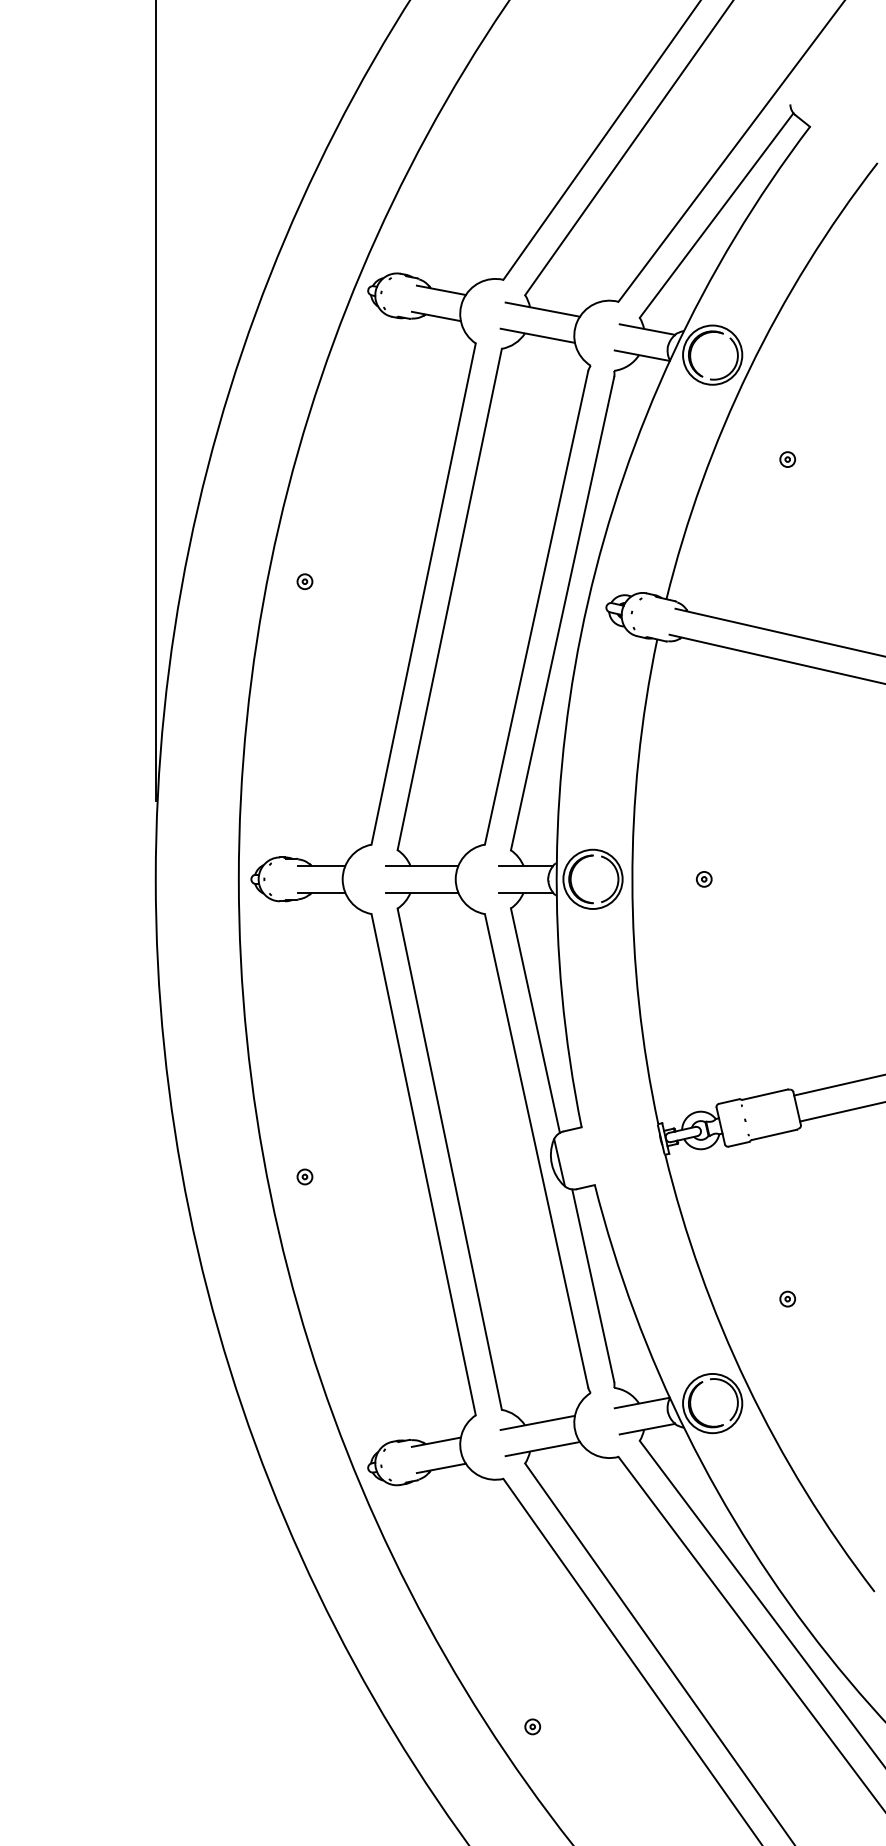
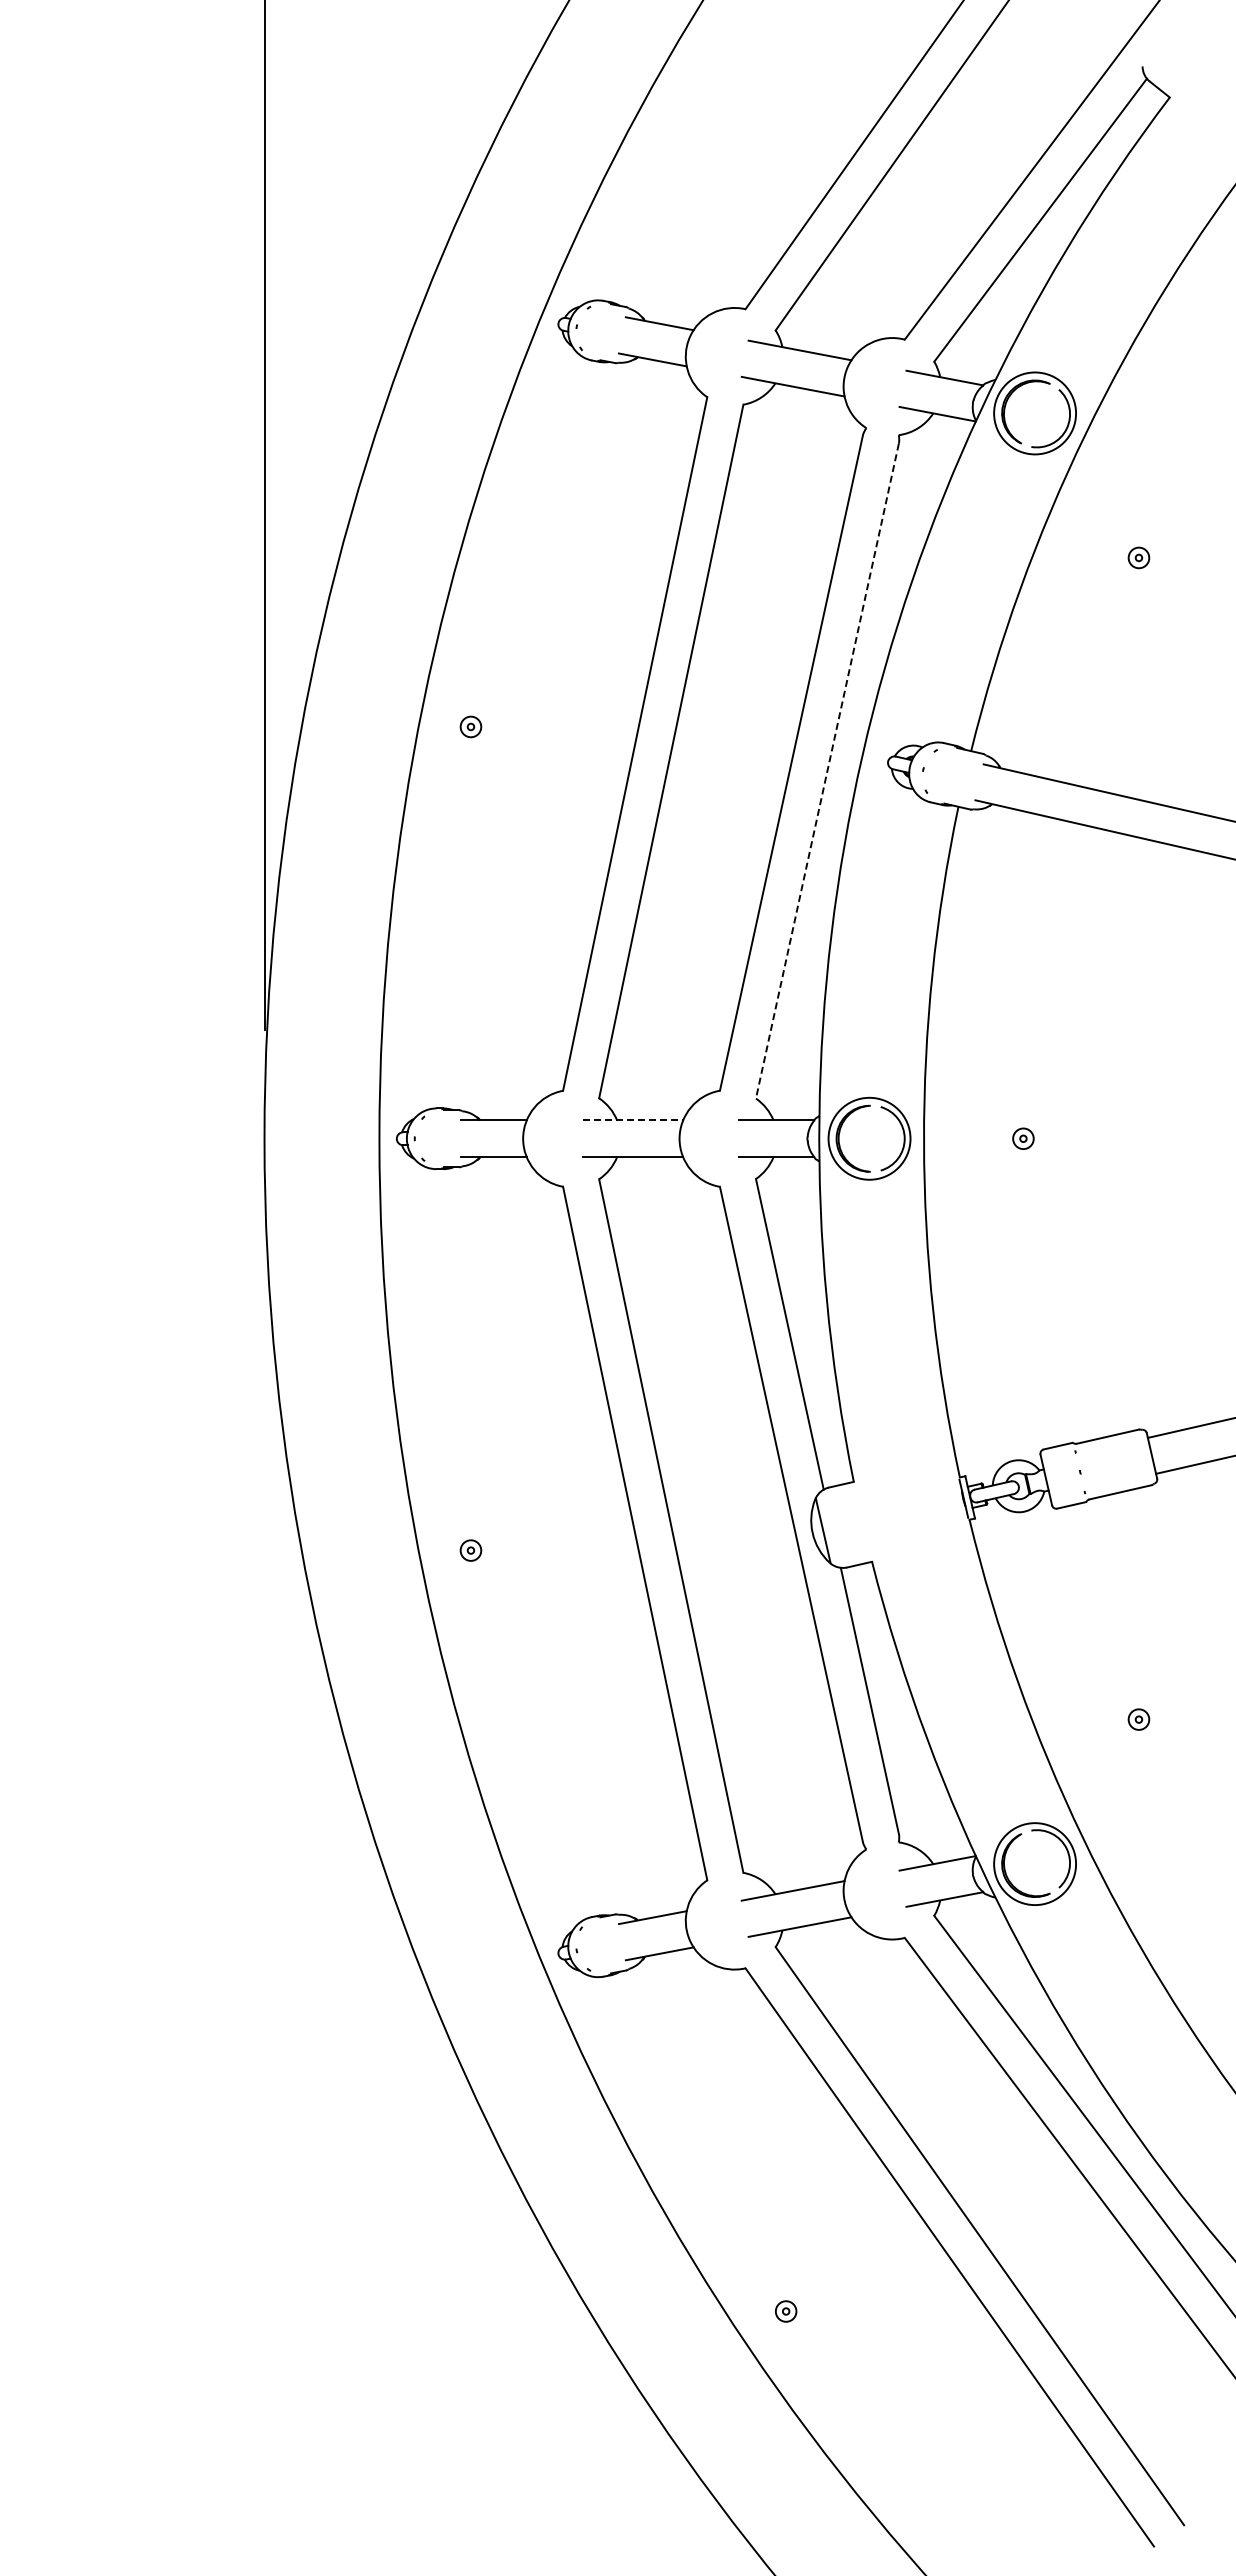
line: (562, 613) -> (827, 771), solid -> dashed
line: (422, 866) -> (633, 1120), solid -> dashed

